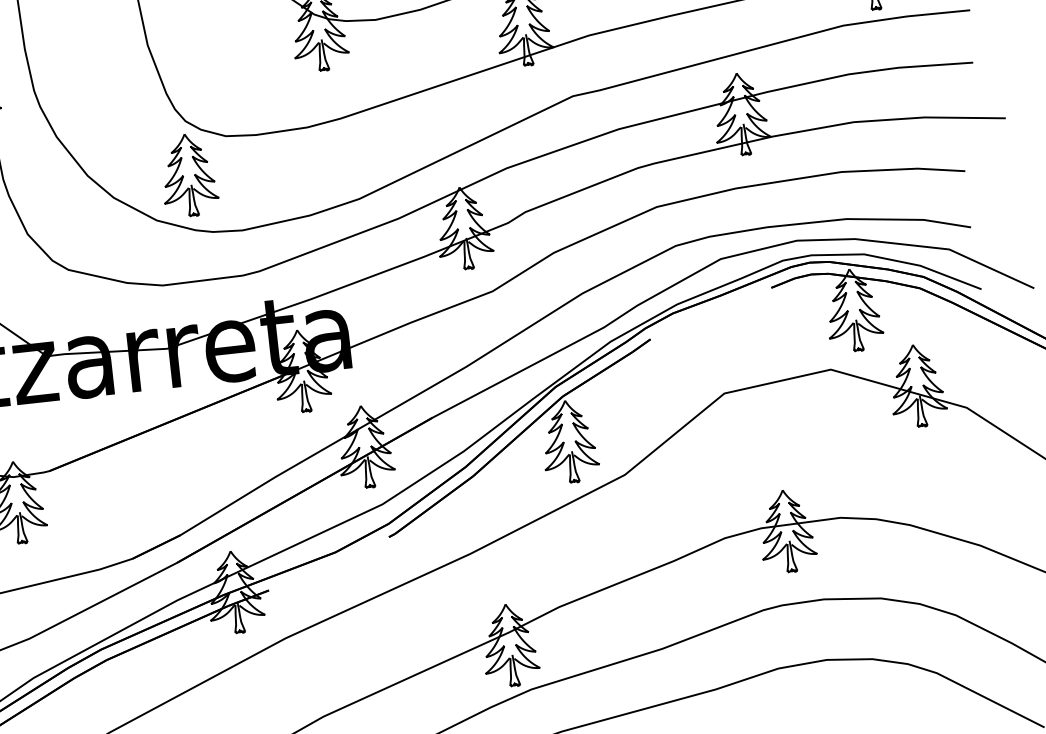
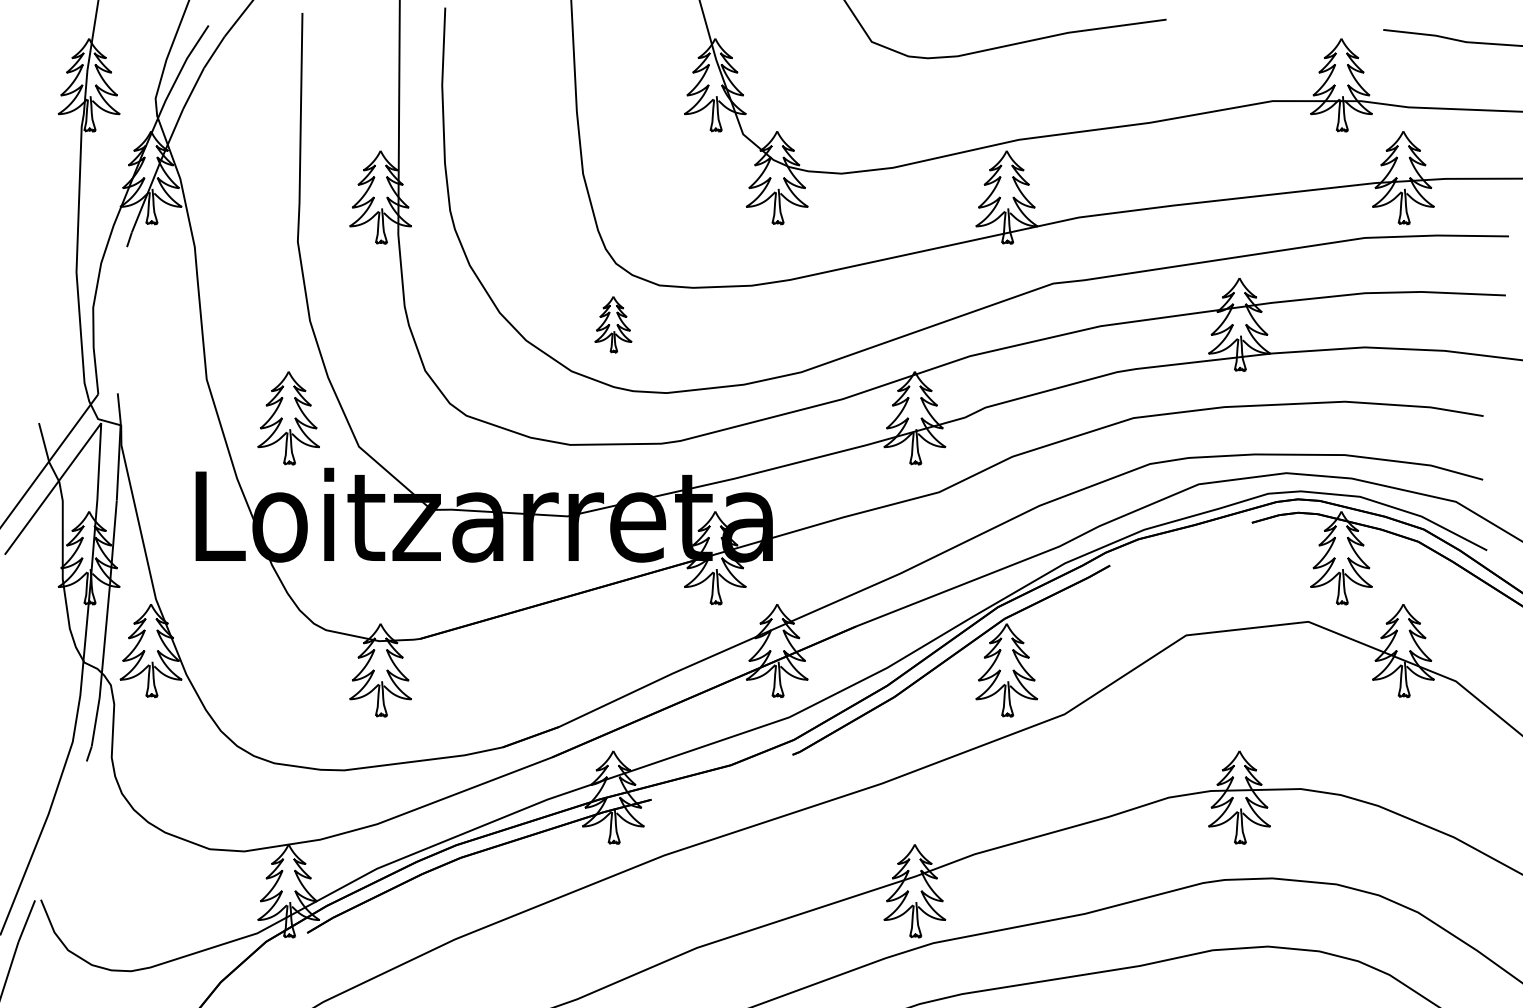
part: (189, 175) -> (613, 324), size x0.6

